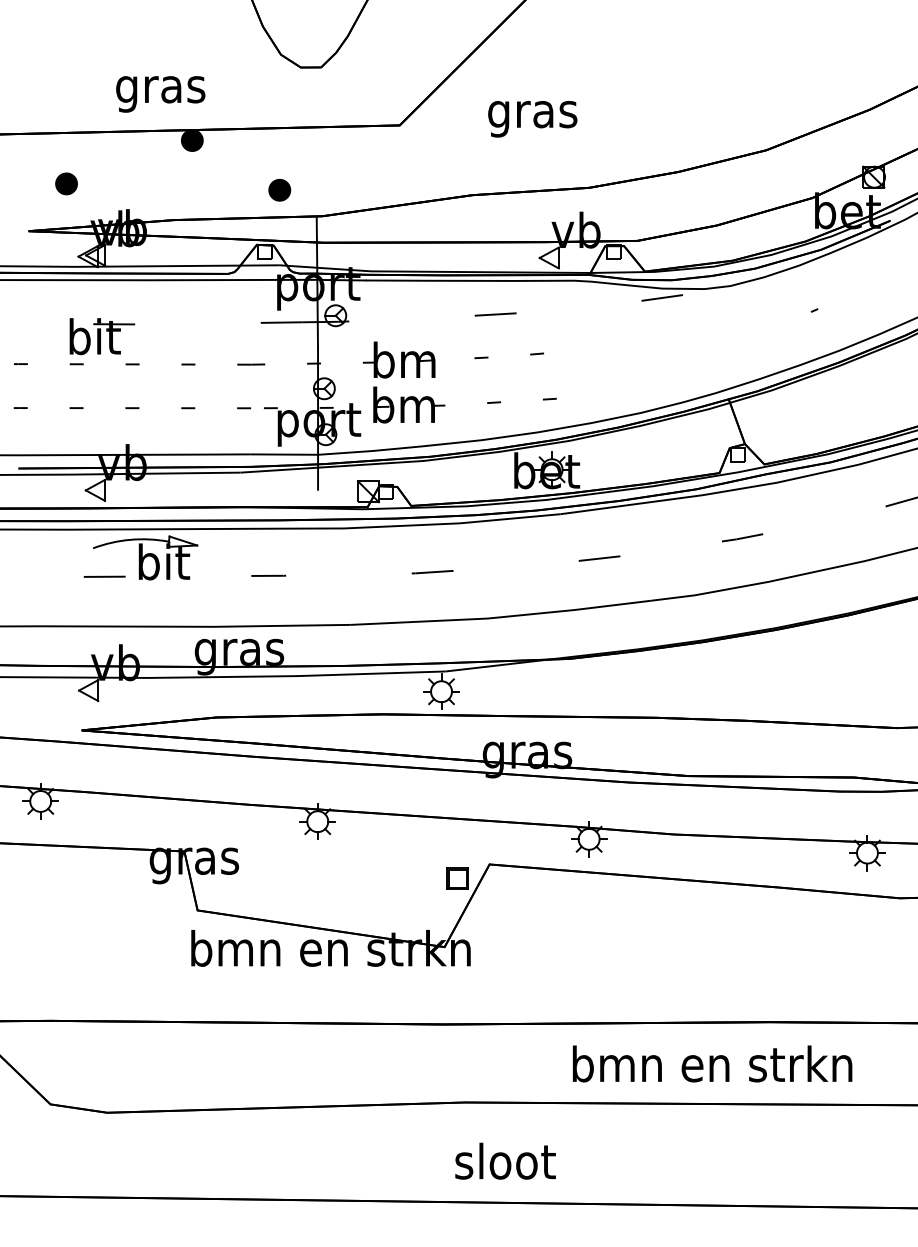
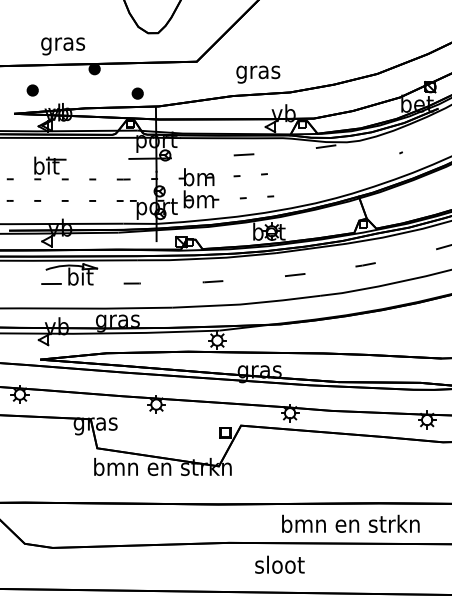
text: (159, 94) -> (62, 46), moved
text: (533, 118) -> (258, 74), moved
text: (504, 1160) -> (279, 564), moved

